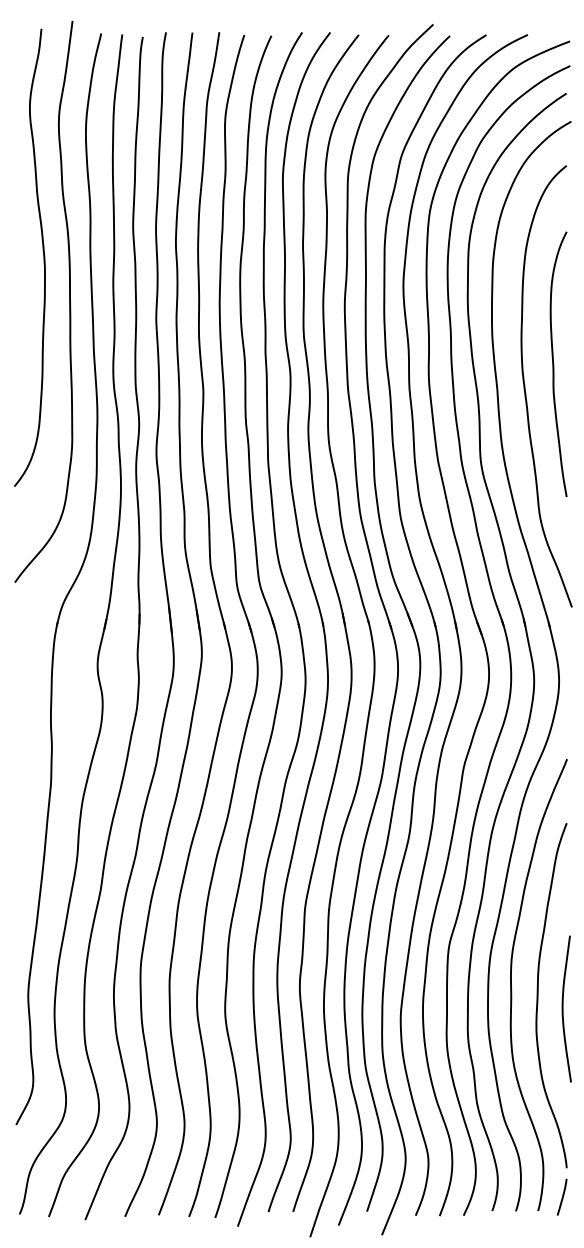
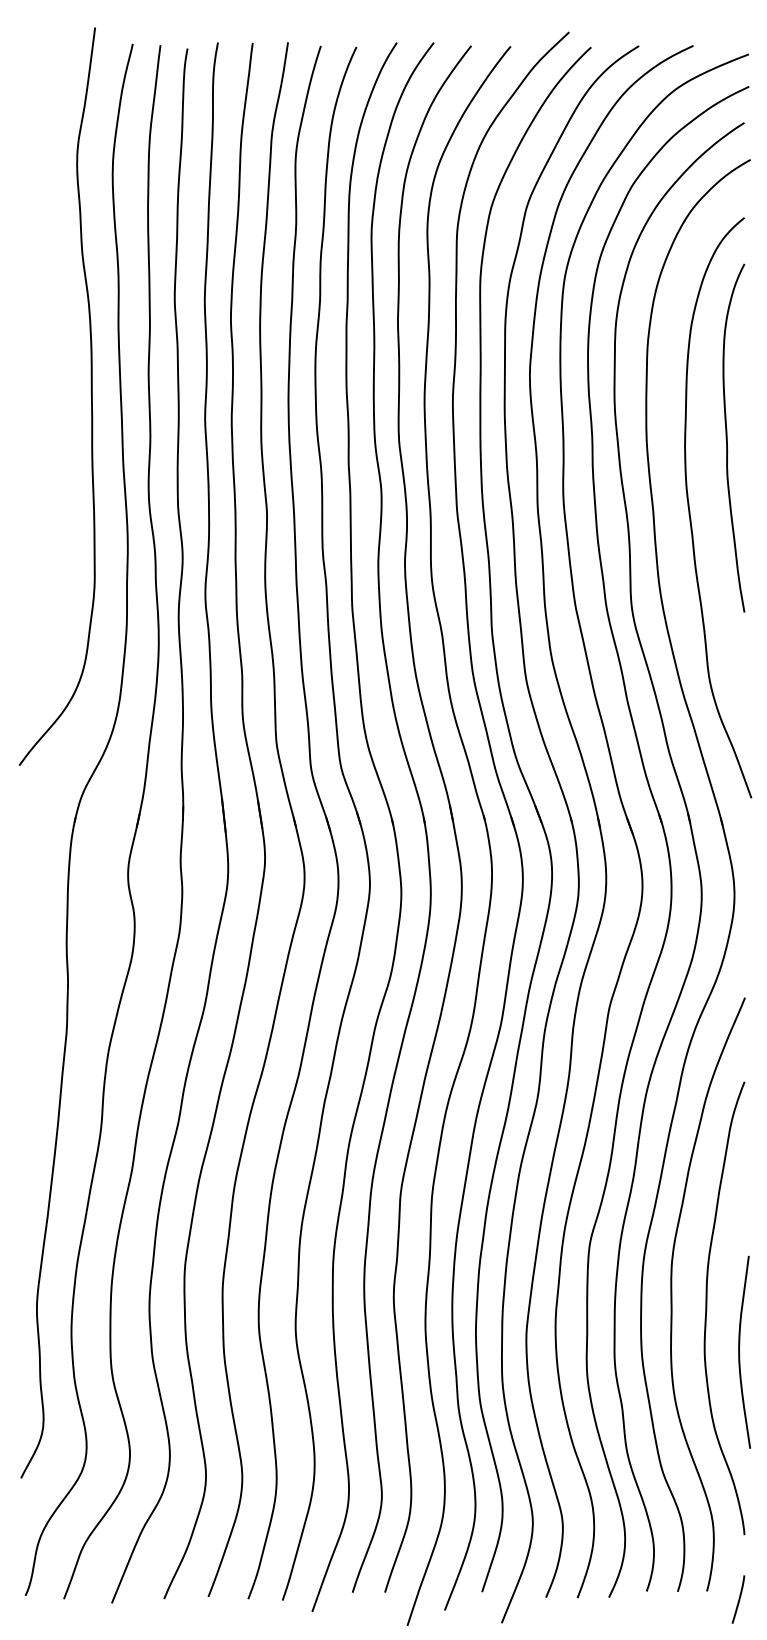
curve: (43, 257) -> (56, 338), removed
curve: (554, 364) -> (728, 438), moved
curve: (563, 1008) -> (740, 1351), moved
line: (562, 1196) -> (738, 1598), moved

